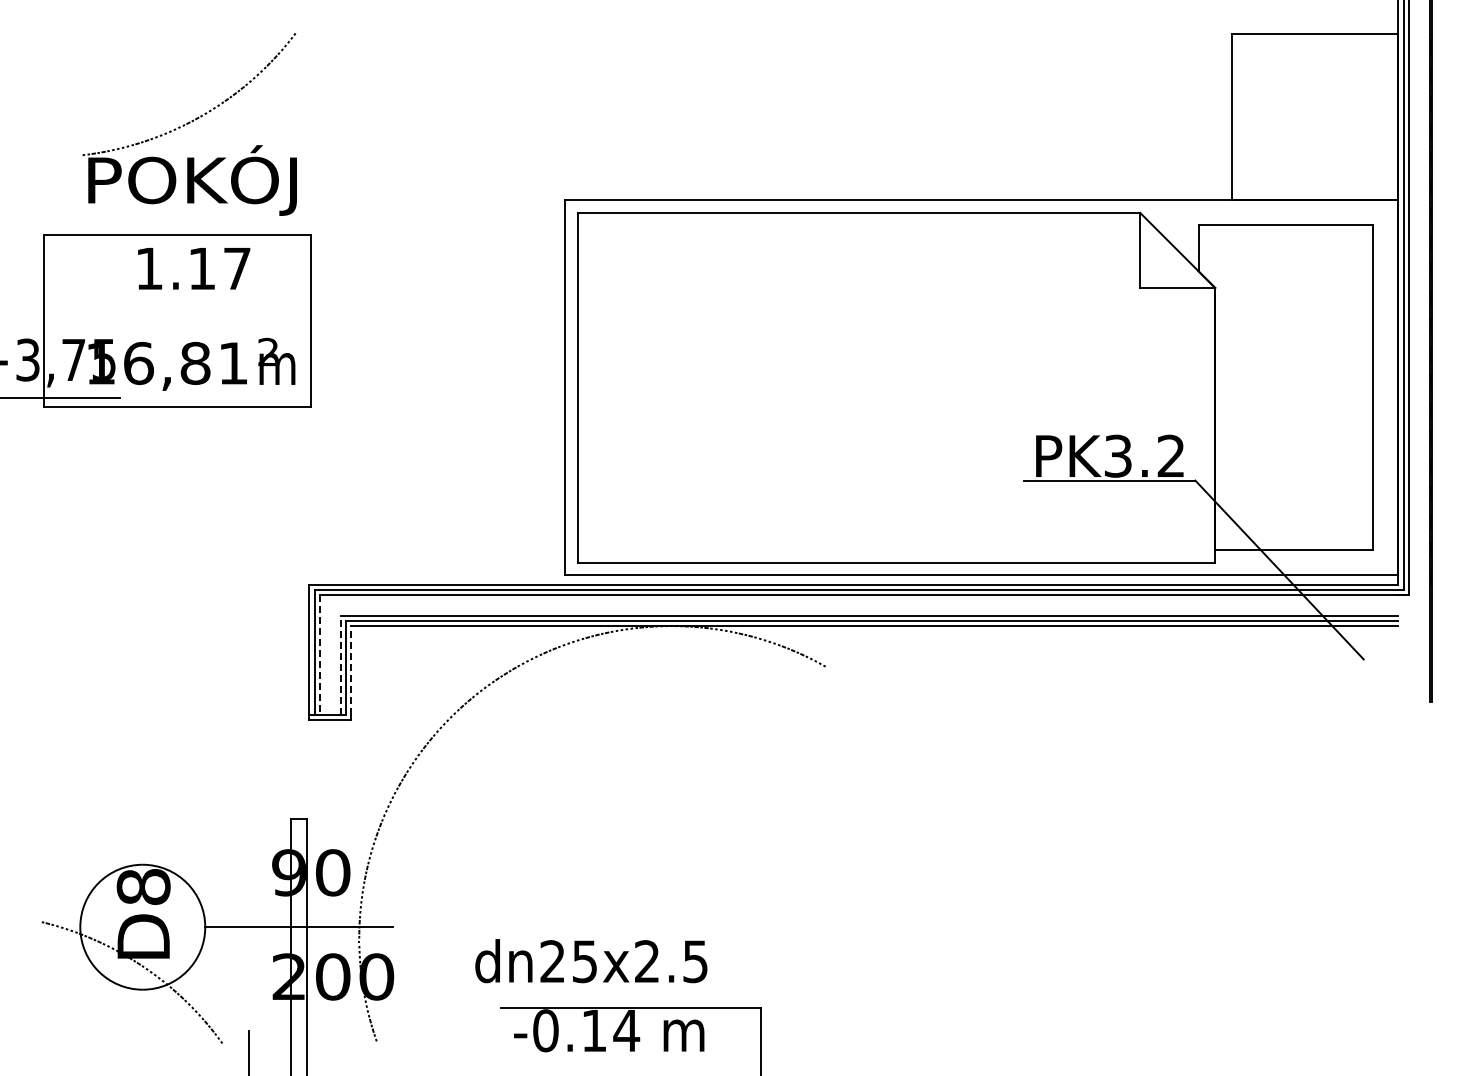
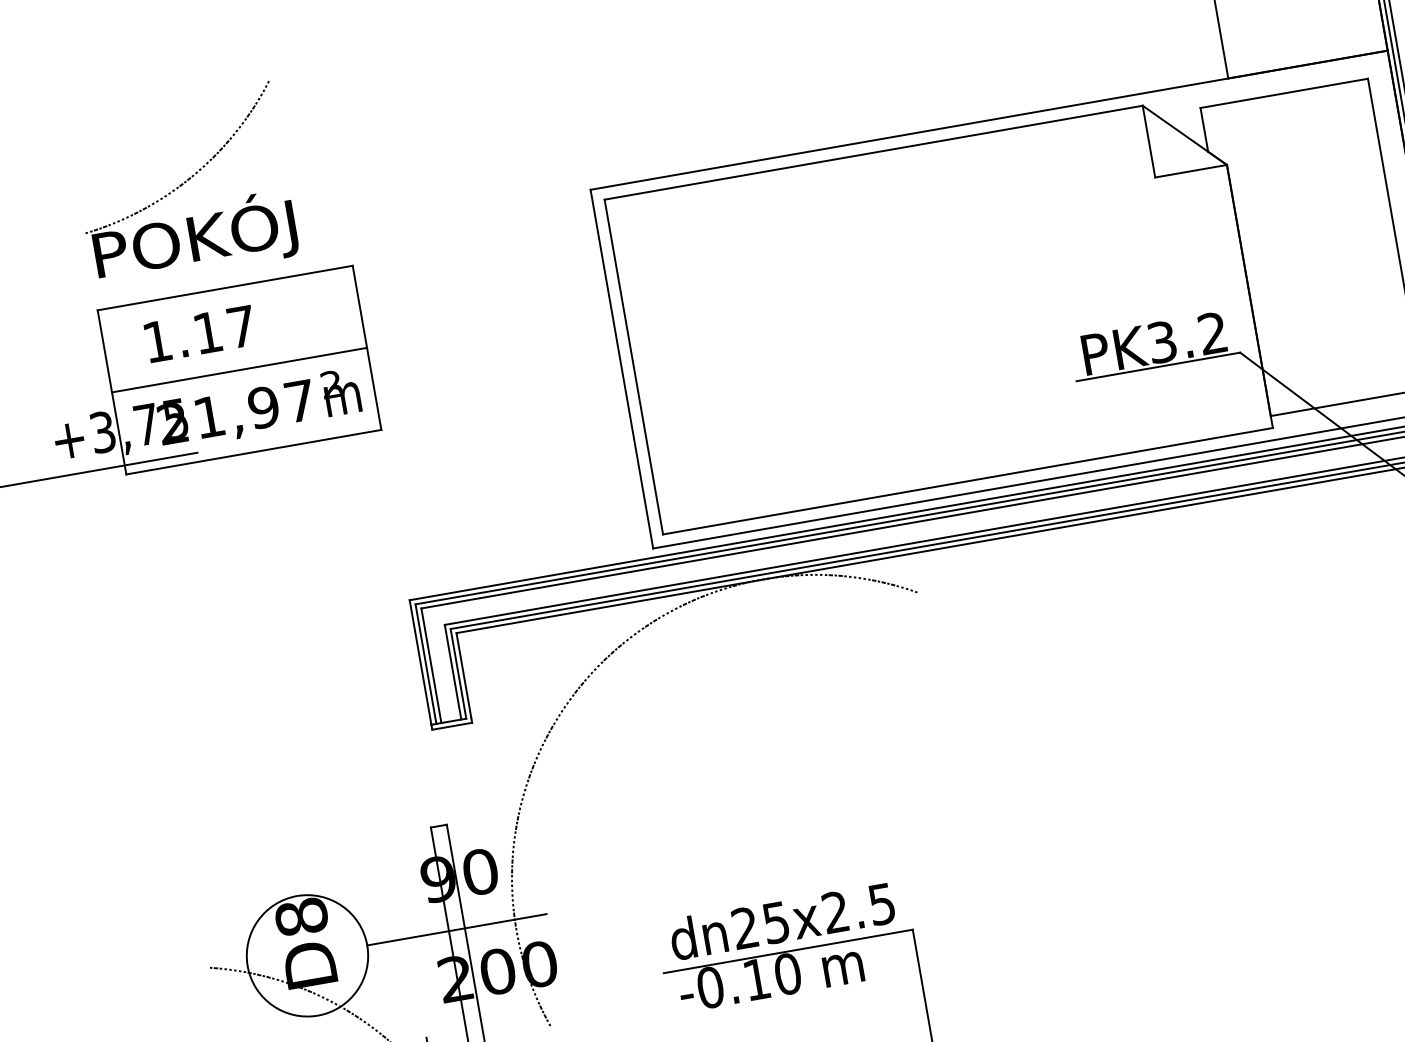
part: (189, 124) -> (182, 186), moved
text: (194, 268) -> (200, 333), moved
line: (177, 321) -> (239, 370), added
text: (166, 362) -> (235, 411), 16,81 -> 21,97
line: (319, 654) -> (431, 665), dashed -> solid
line: (340, 664) -> (452, 671), dashed -> solid
line: (351, 670) -> (464, 675), dashed -> solid
text: (591, 961) -> (782, 921), moved
text: (626, 1030) -> (787, 973), -0.14 -> -0.10

